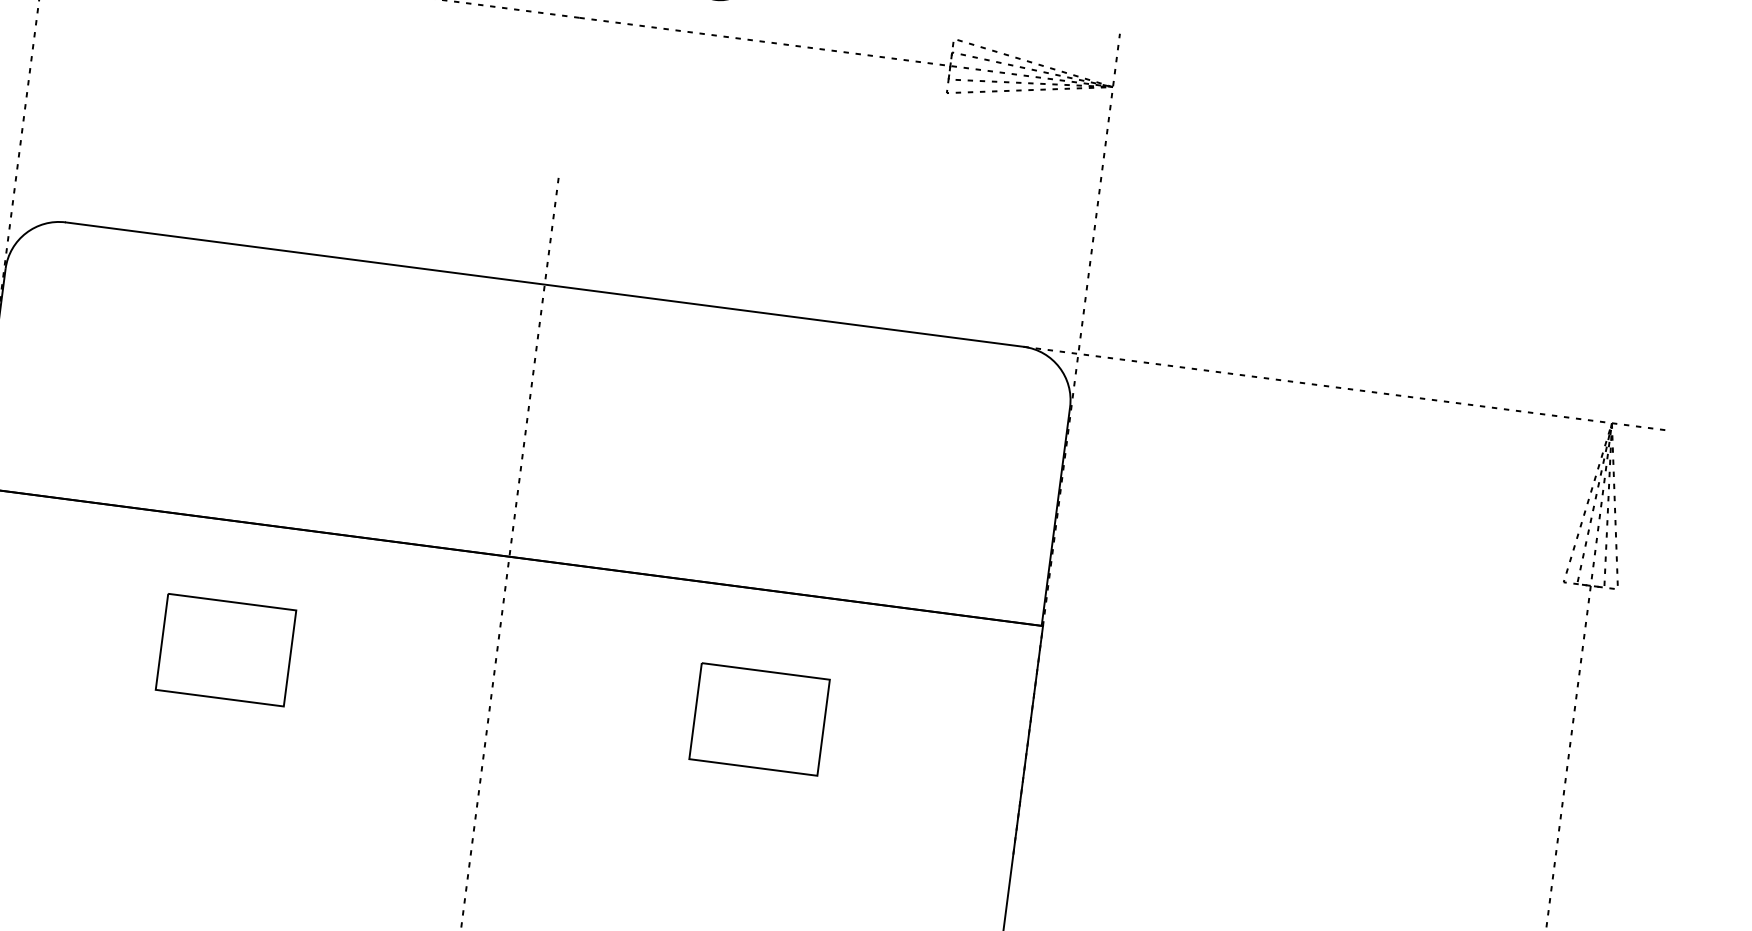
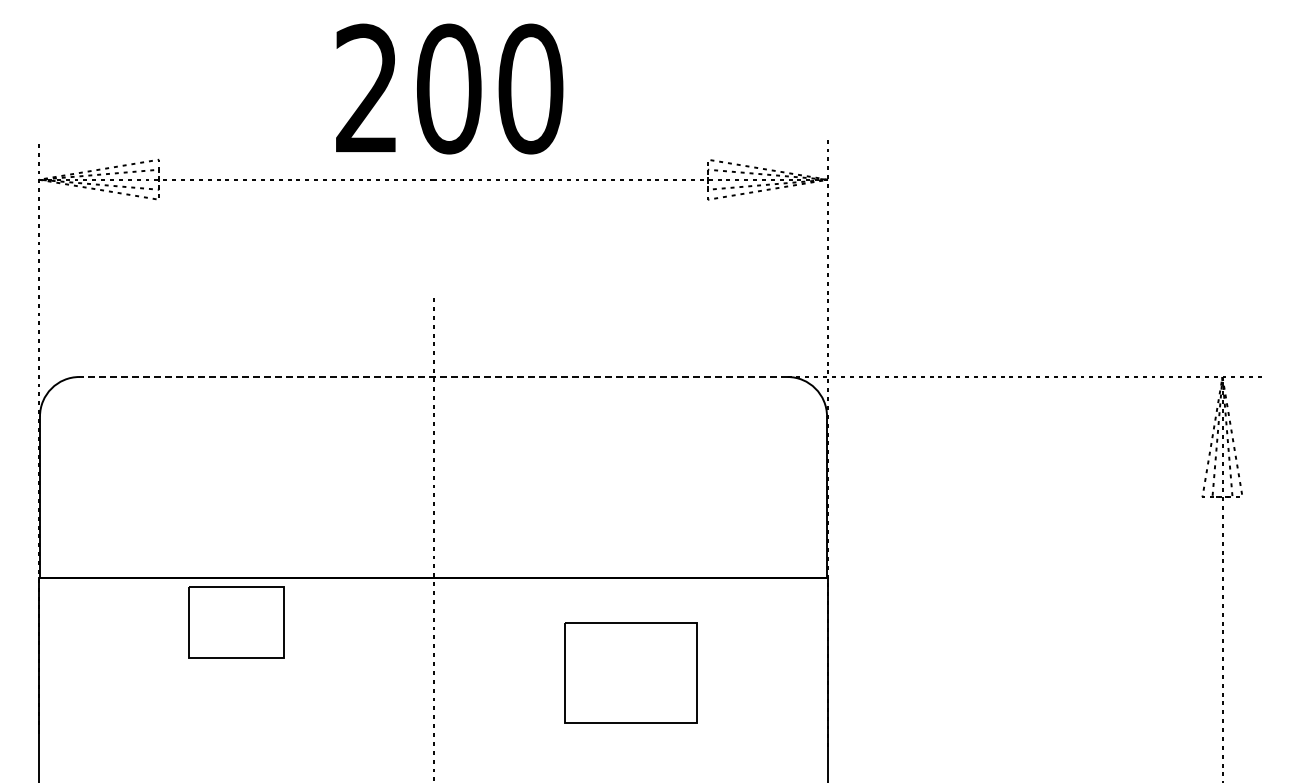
line: (544, 285) -> (433, 377), solid -> dashed
part: (226, 649) -> (236, 622), moved
part: (759, 718) -> (630, 672), size x1.4

